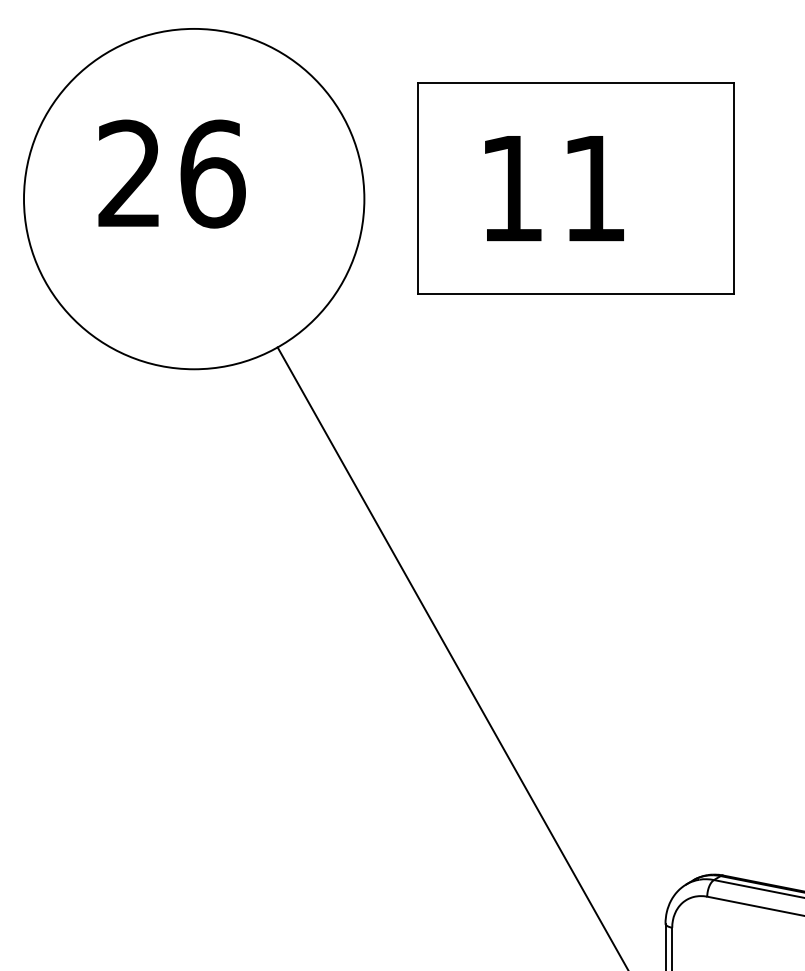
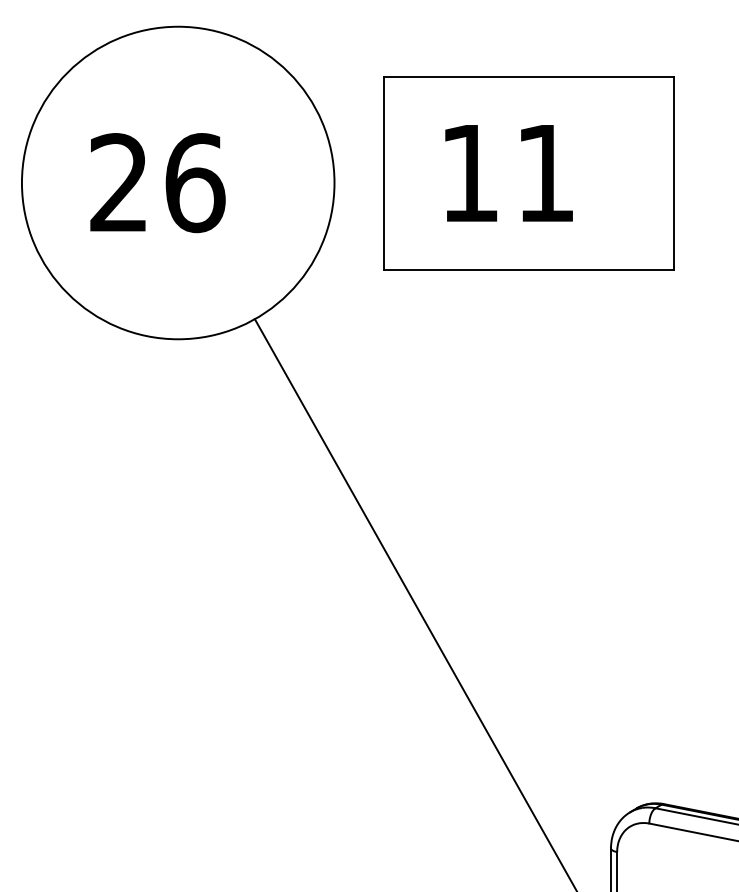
text: (171, 174) -> (157, 183), moved

